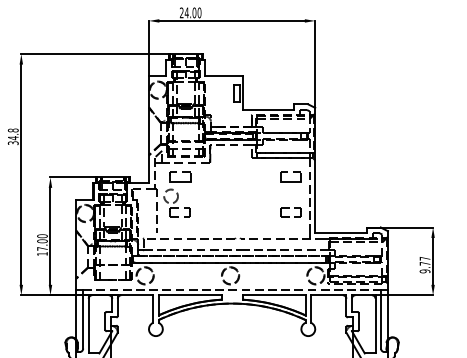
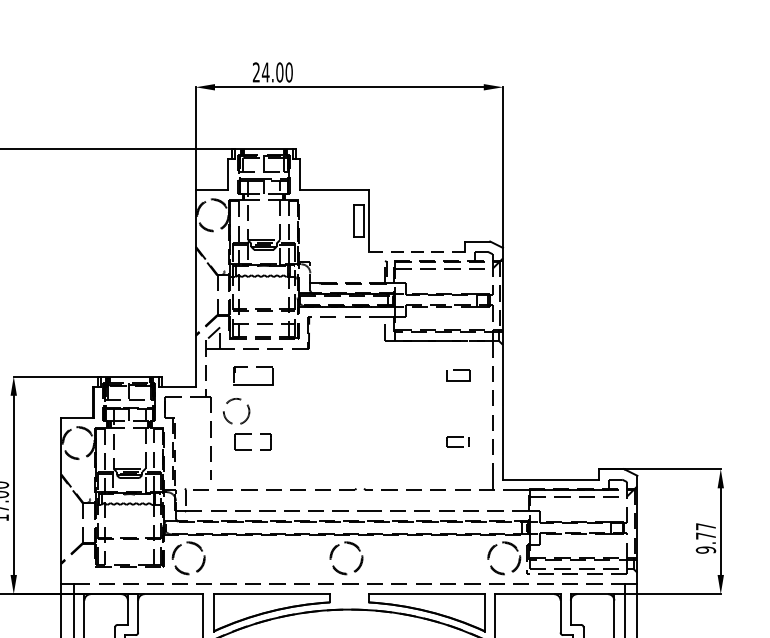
line: (268, 109) -> (416, 250), solid -> dashed
part: (290, 176) -> (457, 374), size x0.6
part: (290, 212) -> (457, 441), size x0.6

